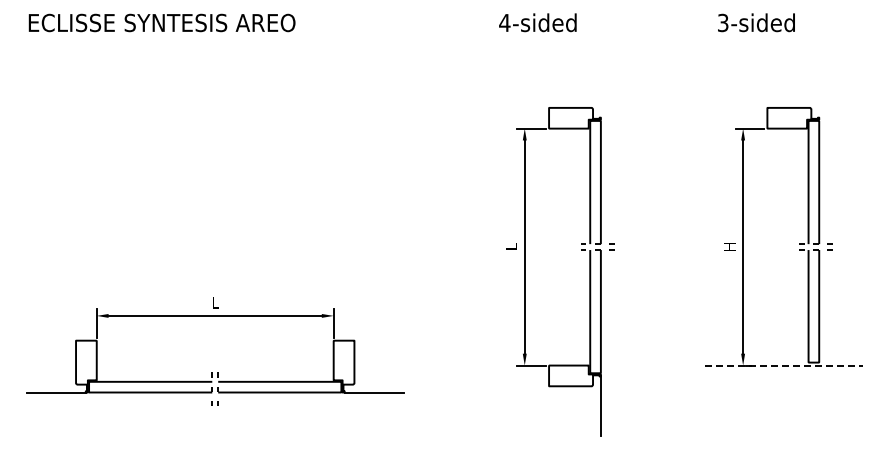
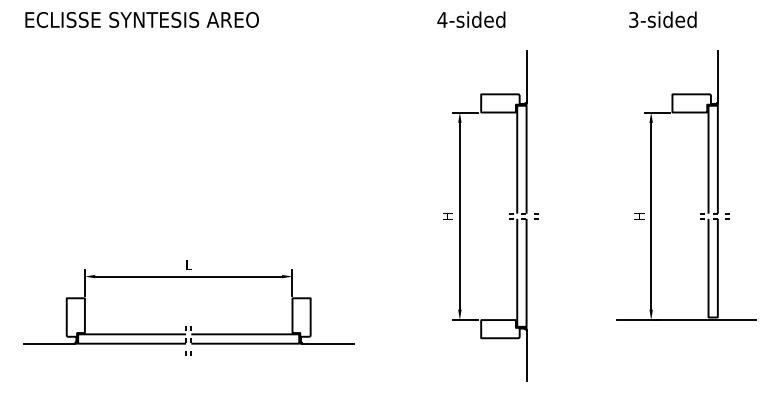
line: (600, 87) -> (526, 76), added
line: (819, 87) -> (718, 76), added
text: (511, 246) -> (448, 215), L -> H
line: (784, 365) -> (687, 320), dashed -> solid

